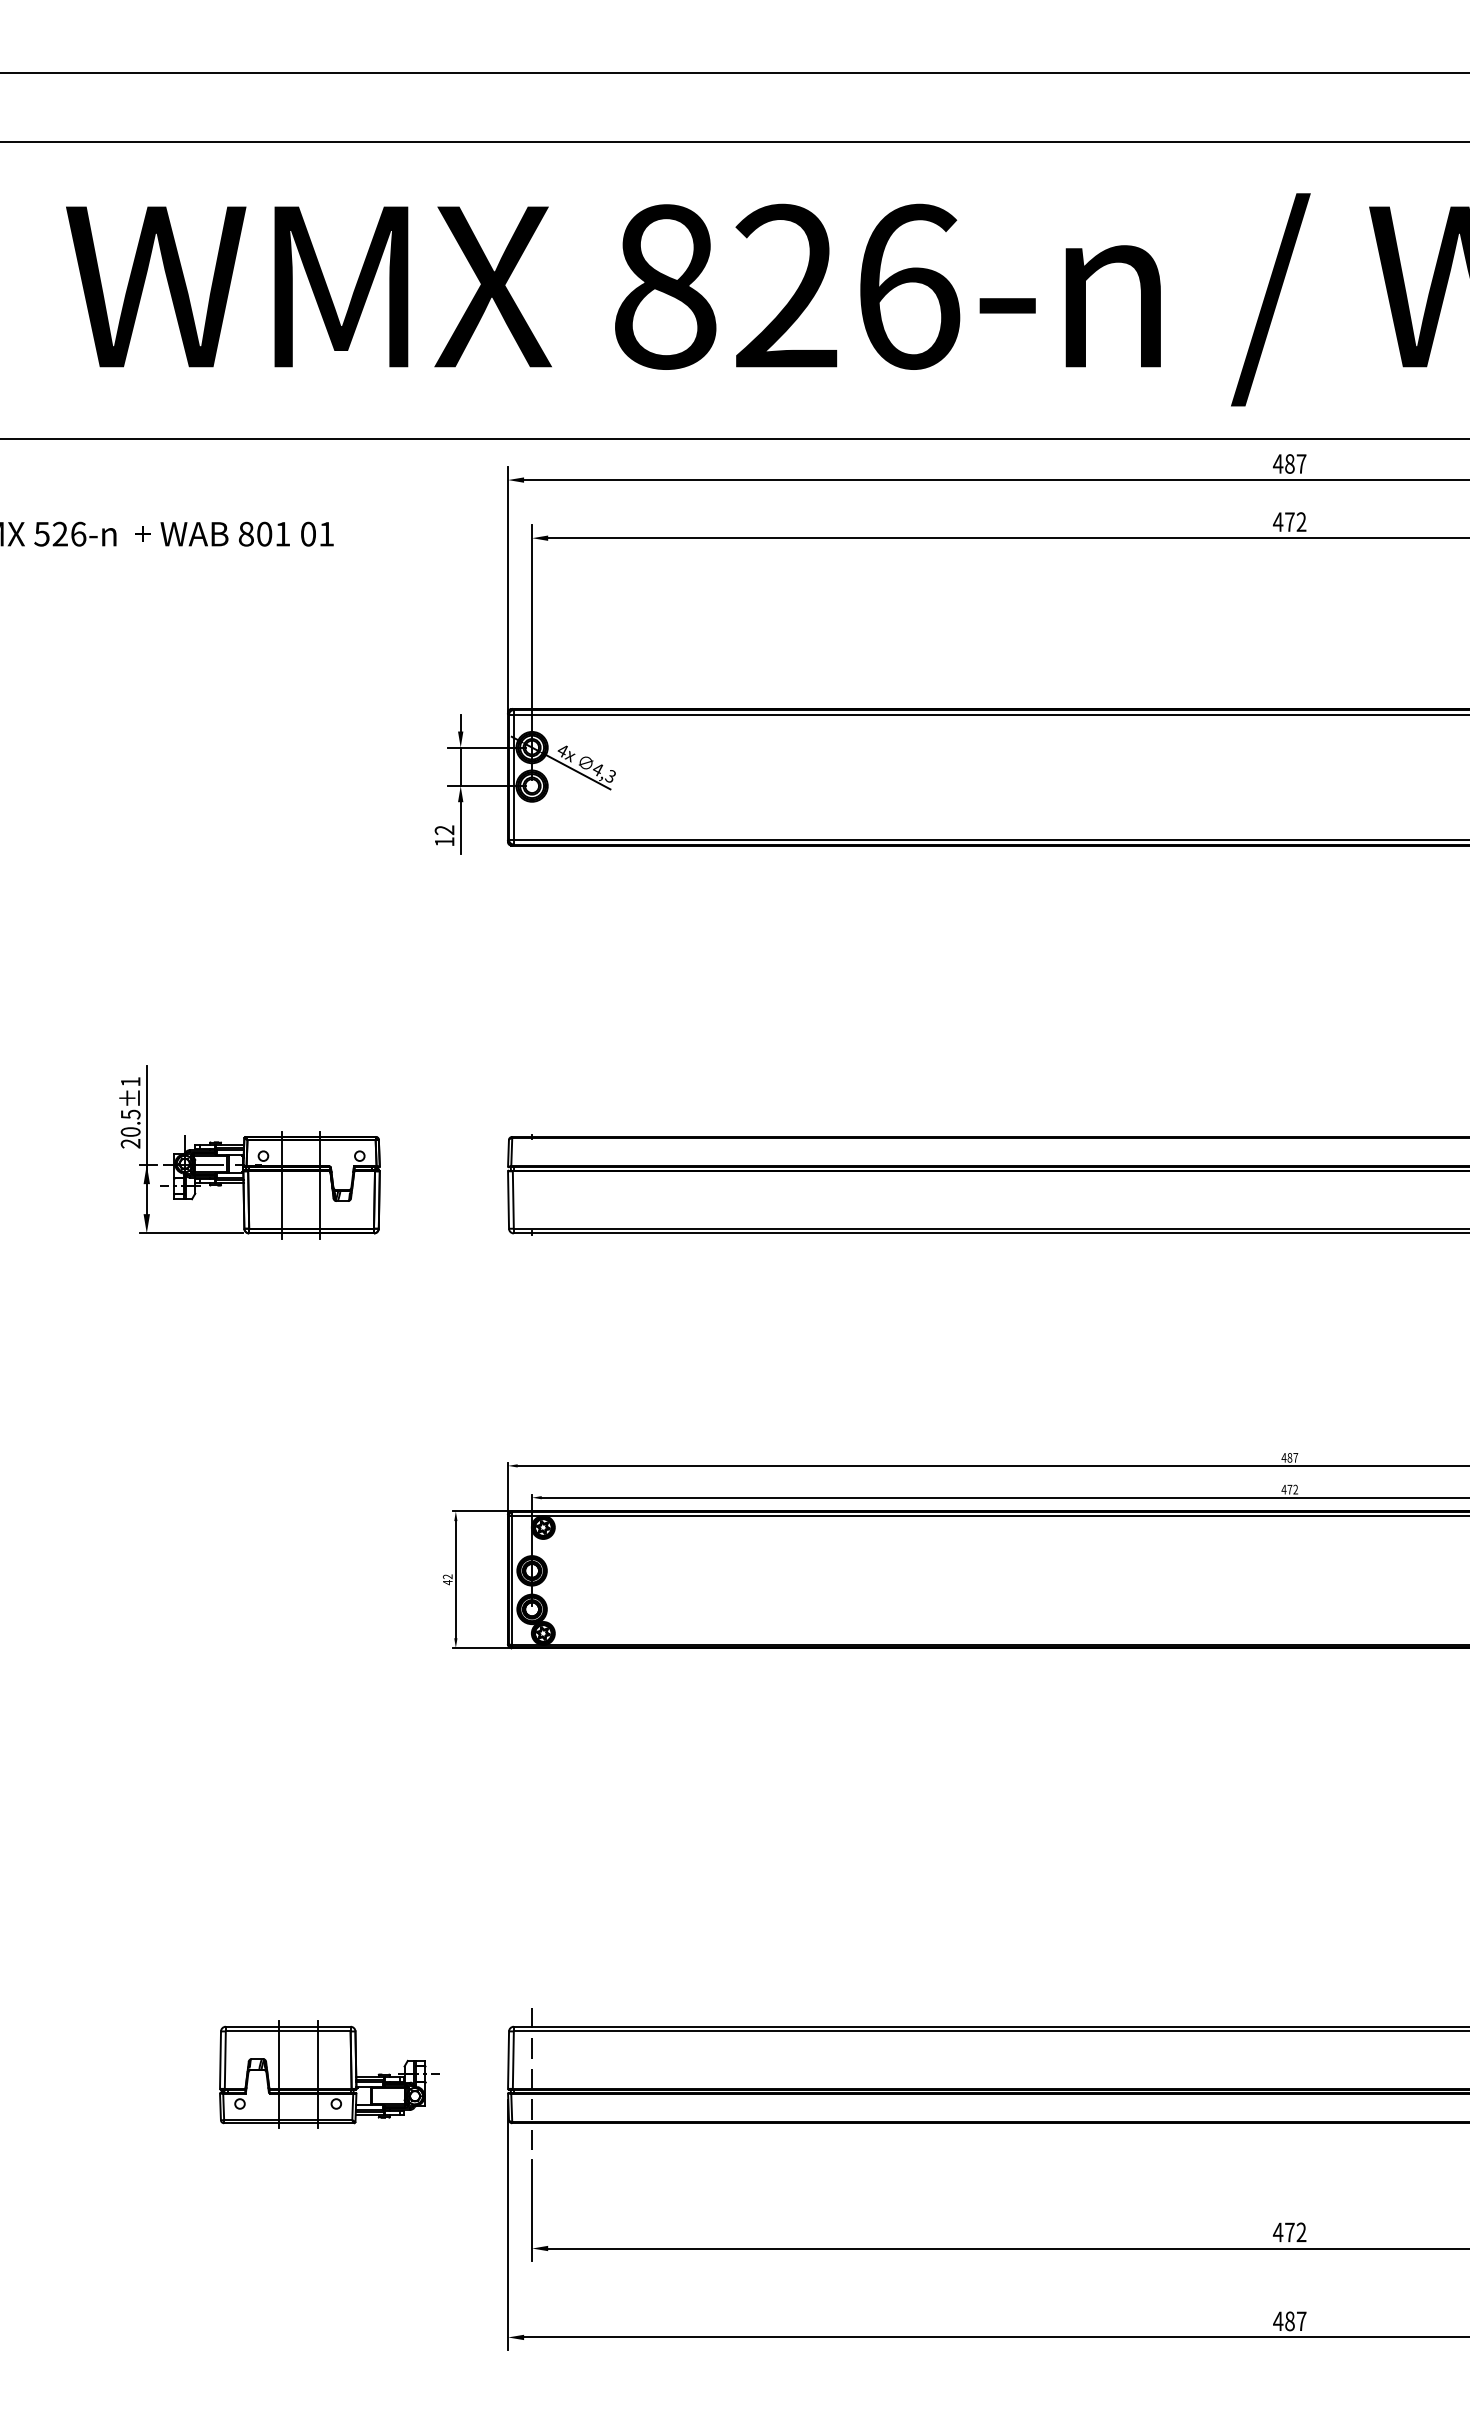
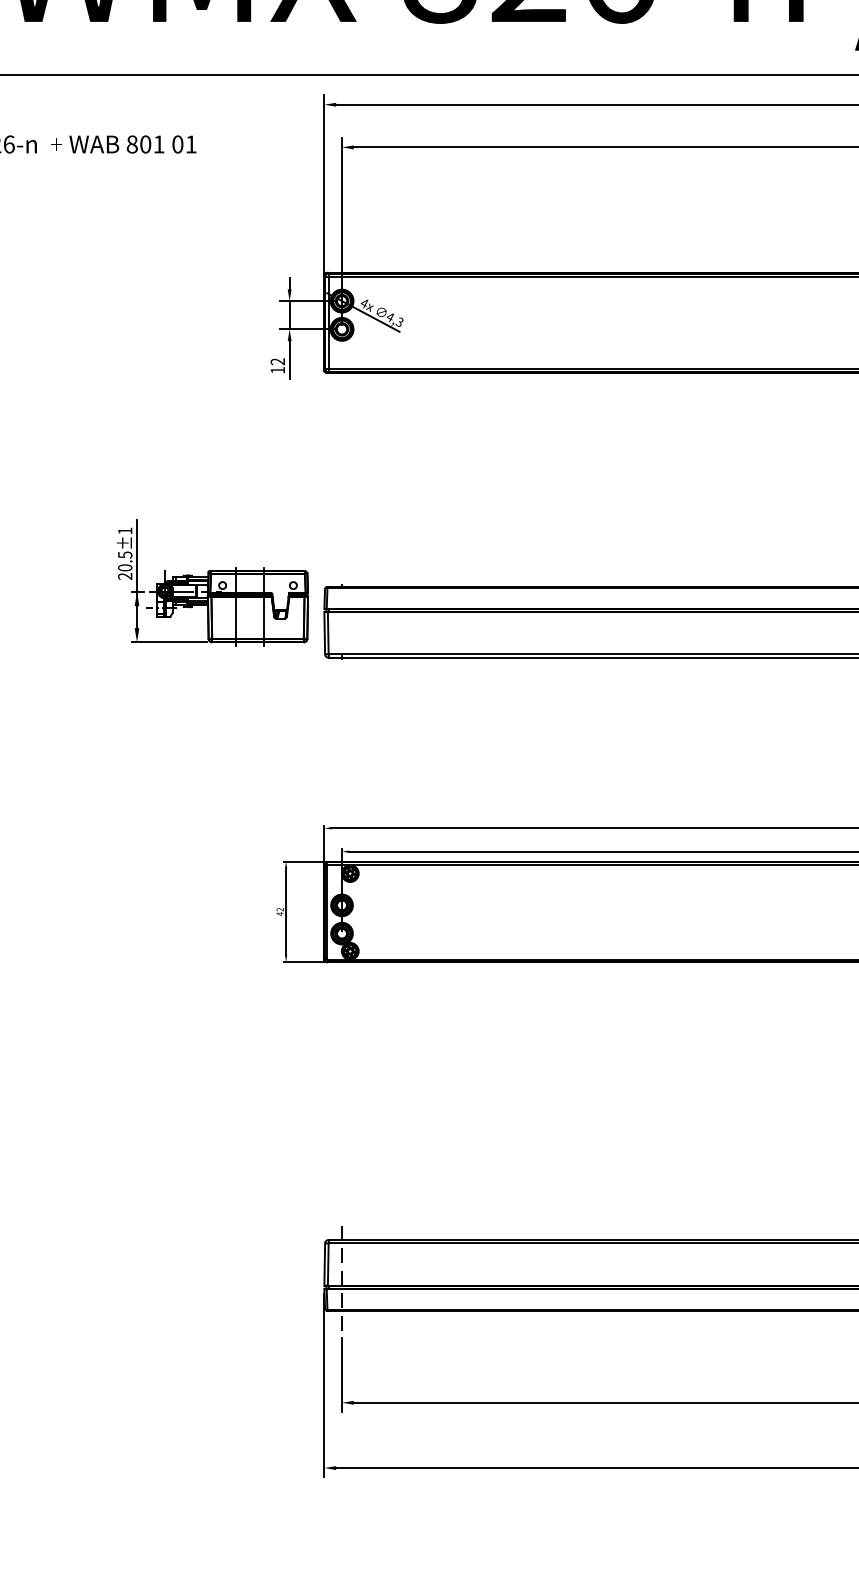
part: (249, 1152) -> (212, 582), moved
part: (329, 2074) -> (193, 1275), removed

